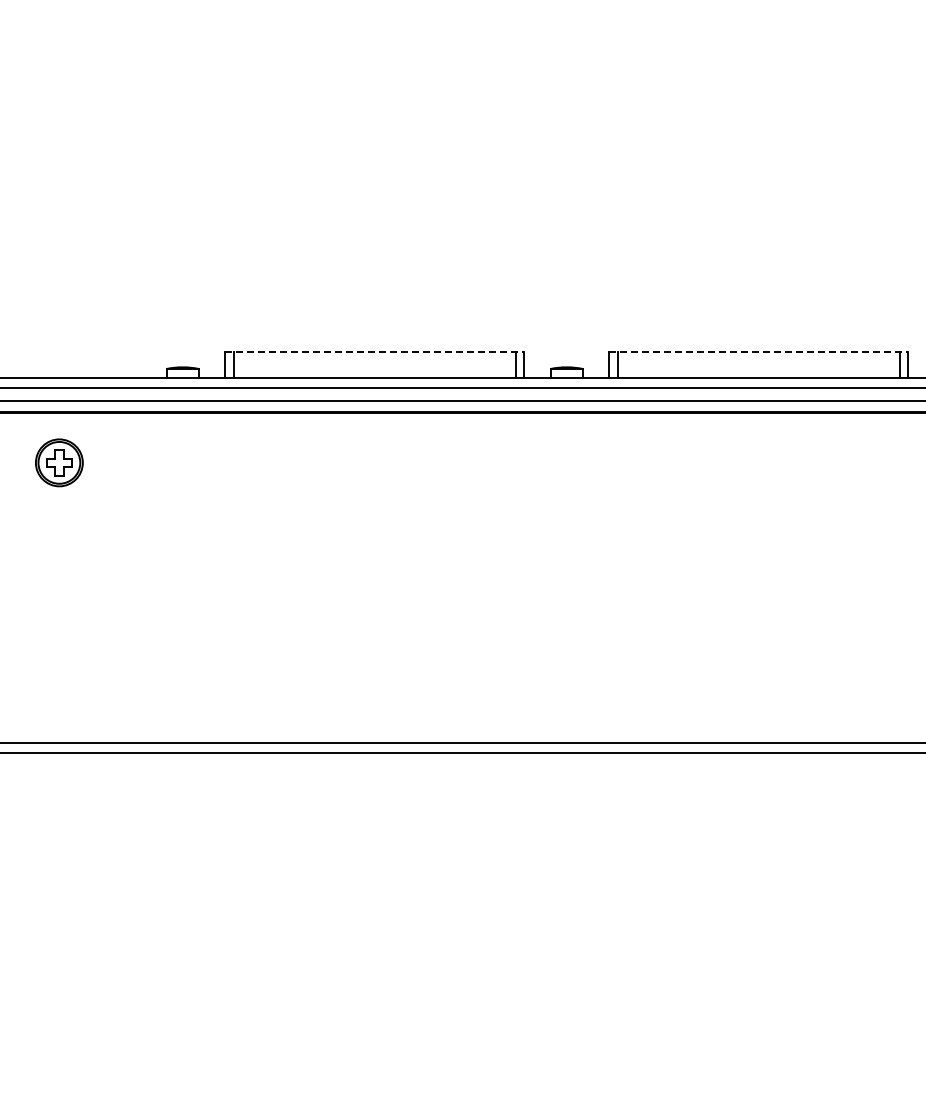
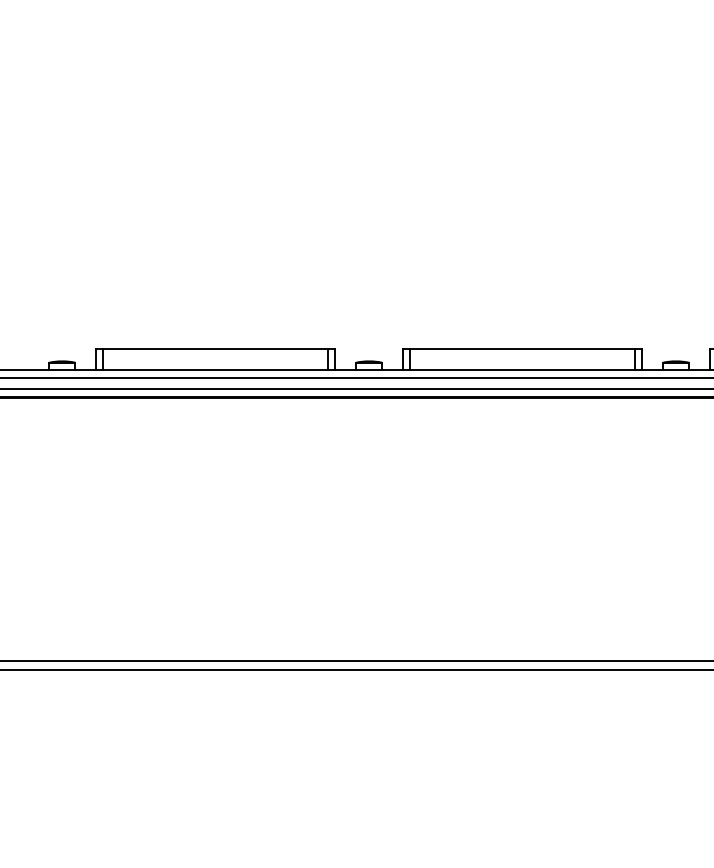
line: (375, 351) -> (216, 348), dashed -> solid
line: (759, 351) -> (523, 348), dashed -> solid

